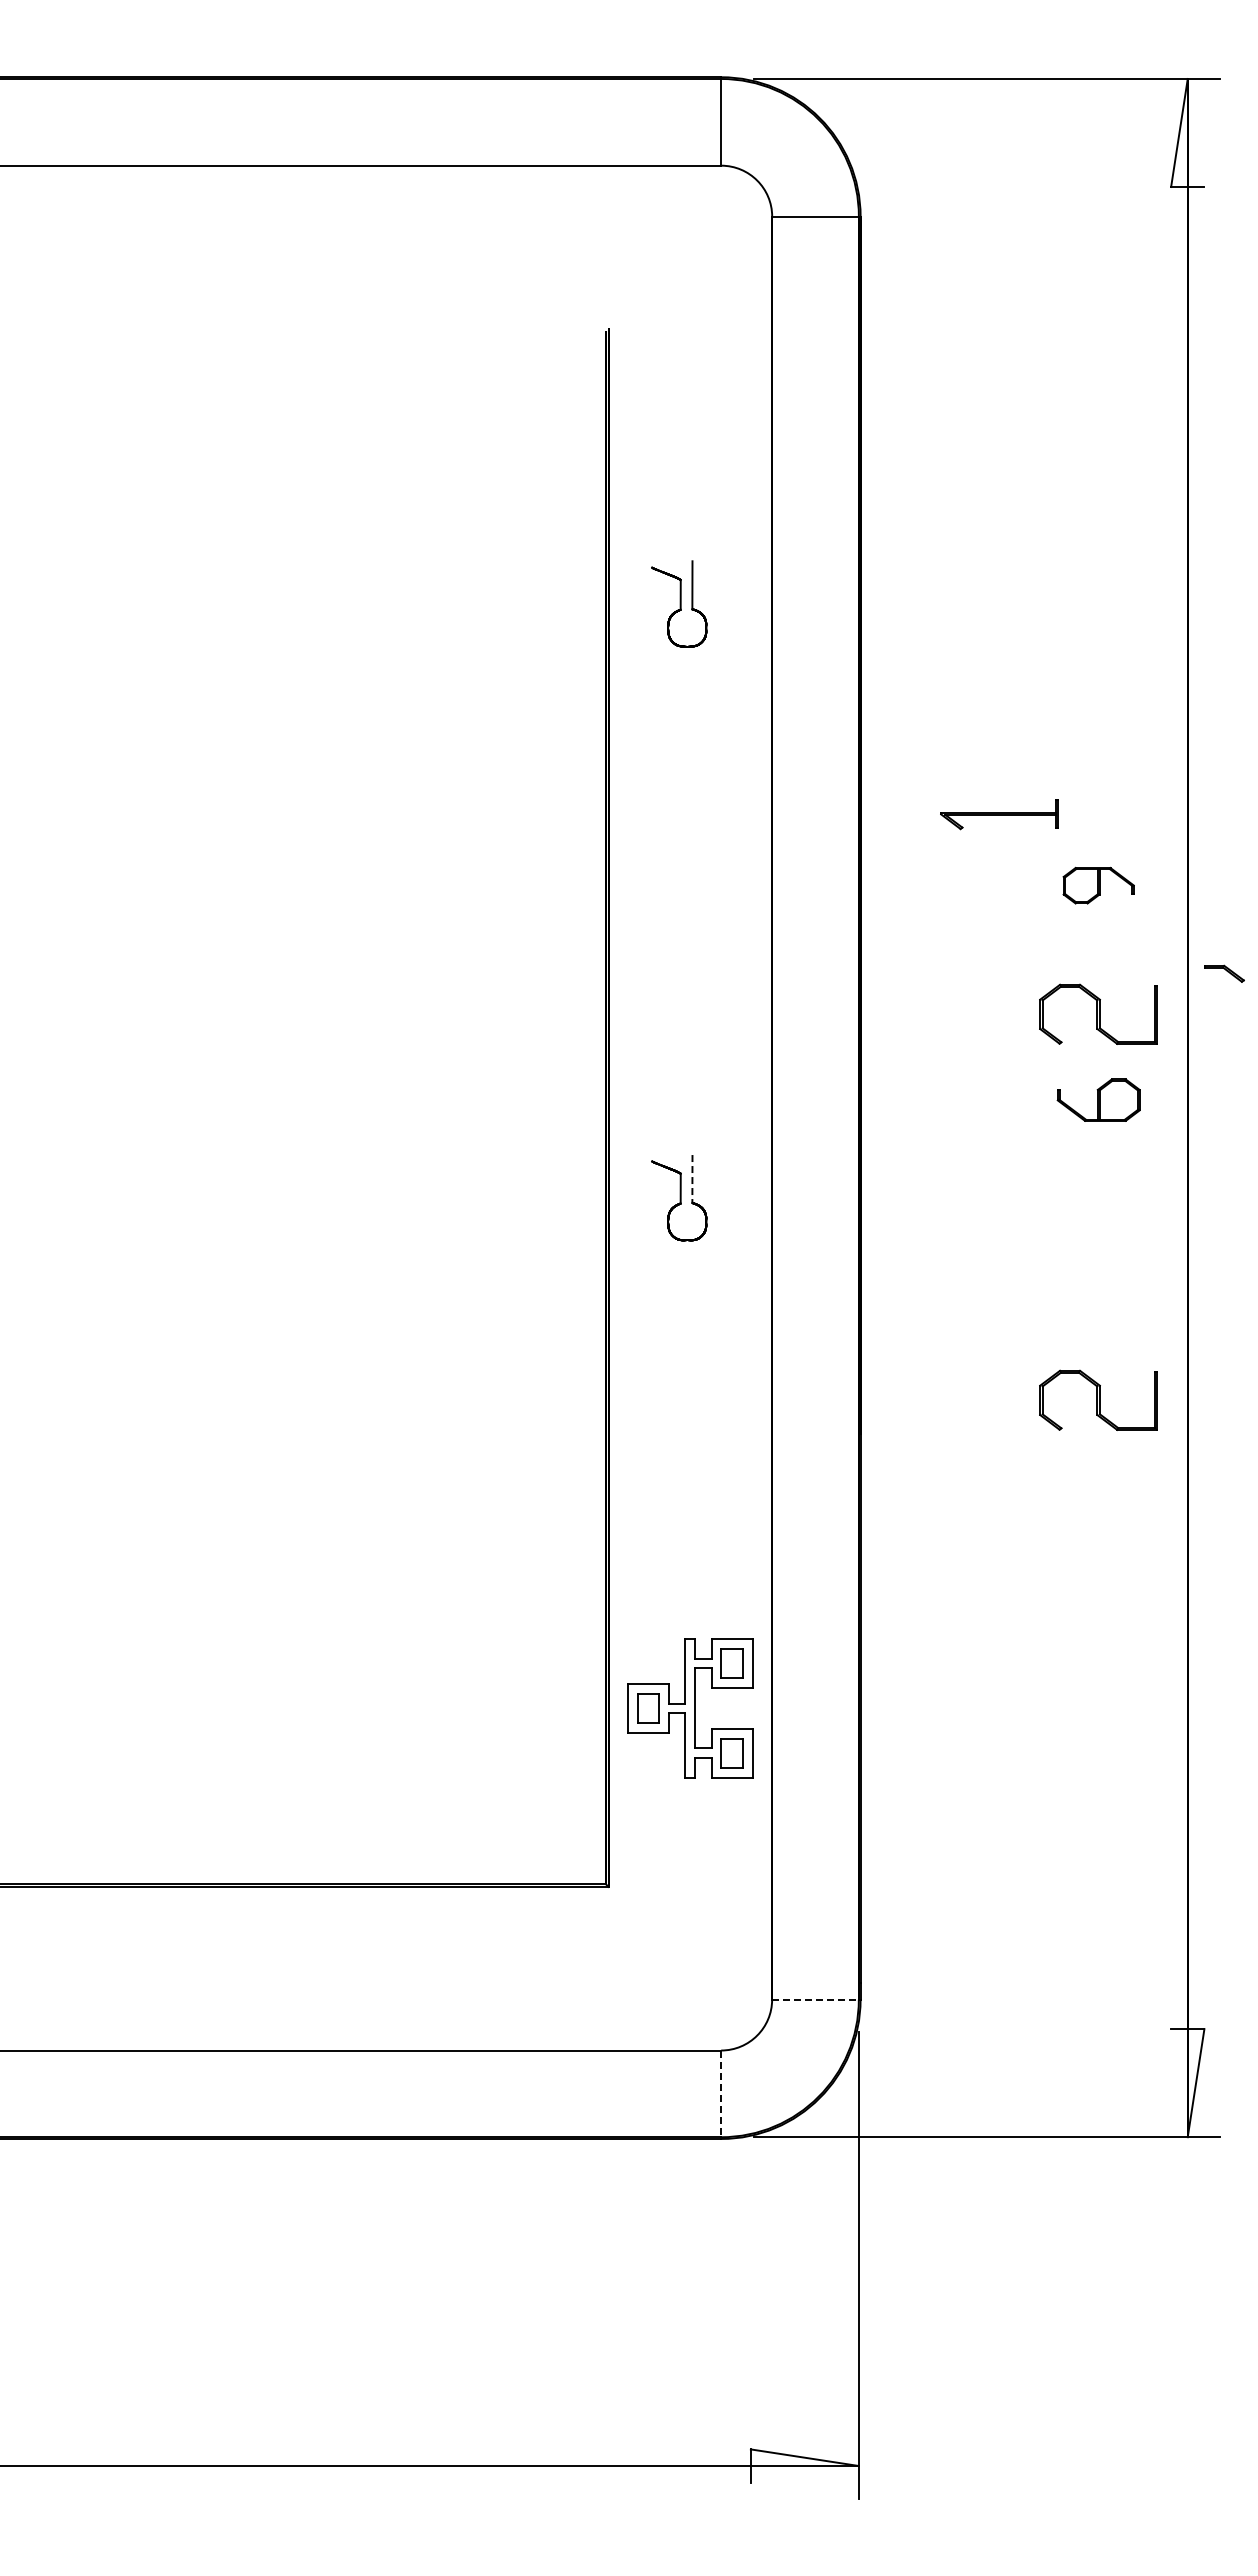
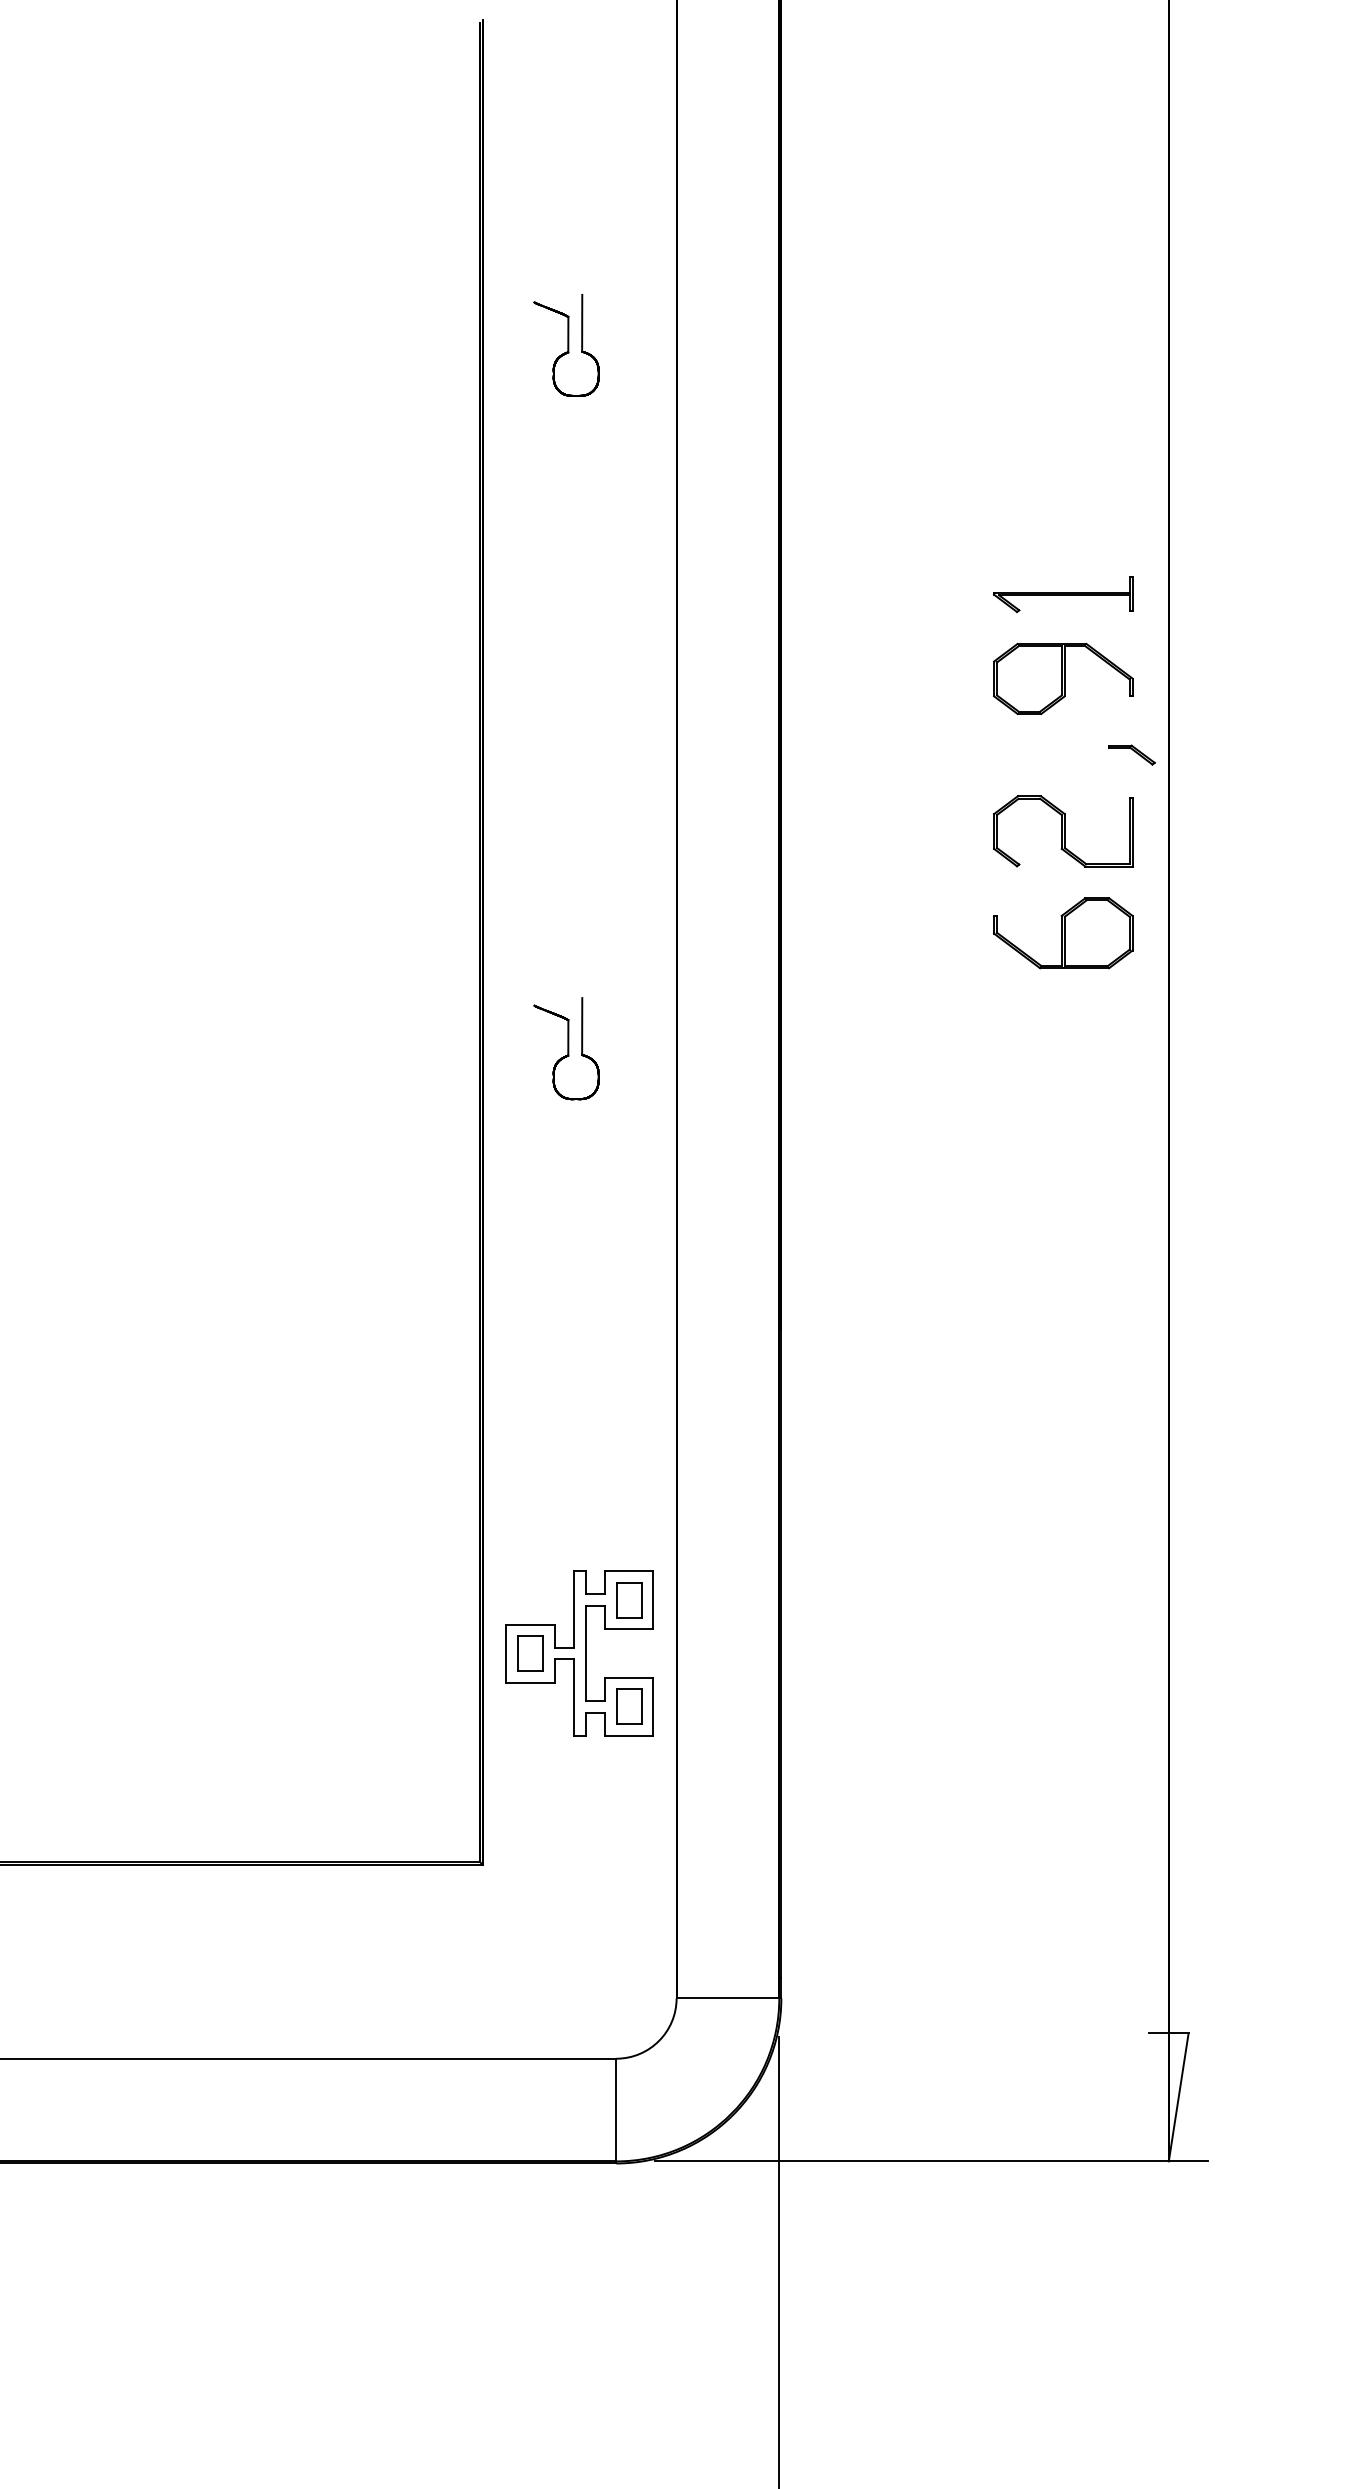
part: (999, 814) -> (1063, 594), moved
part: (1098, 885) -> (1063, 678), size x1.67
part: (1224, 973) -> (1131, 754), moved
part: (1098, 1099) -> (1063, 932), size x1.43
line: (692, 1179) -> (582, 1027), dashed -> solid
part: (1098, 1399) -> (1063, 1287), removed
line: (815, 1999) -> (727, 1998), dashed -> solid
line: (721, 2094) -> (616, 2110), dashed -> solid

